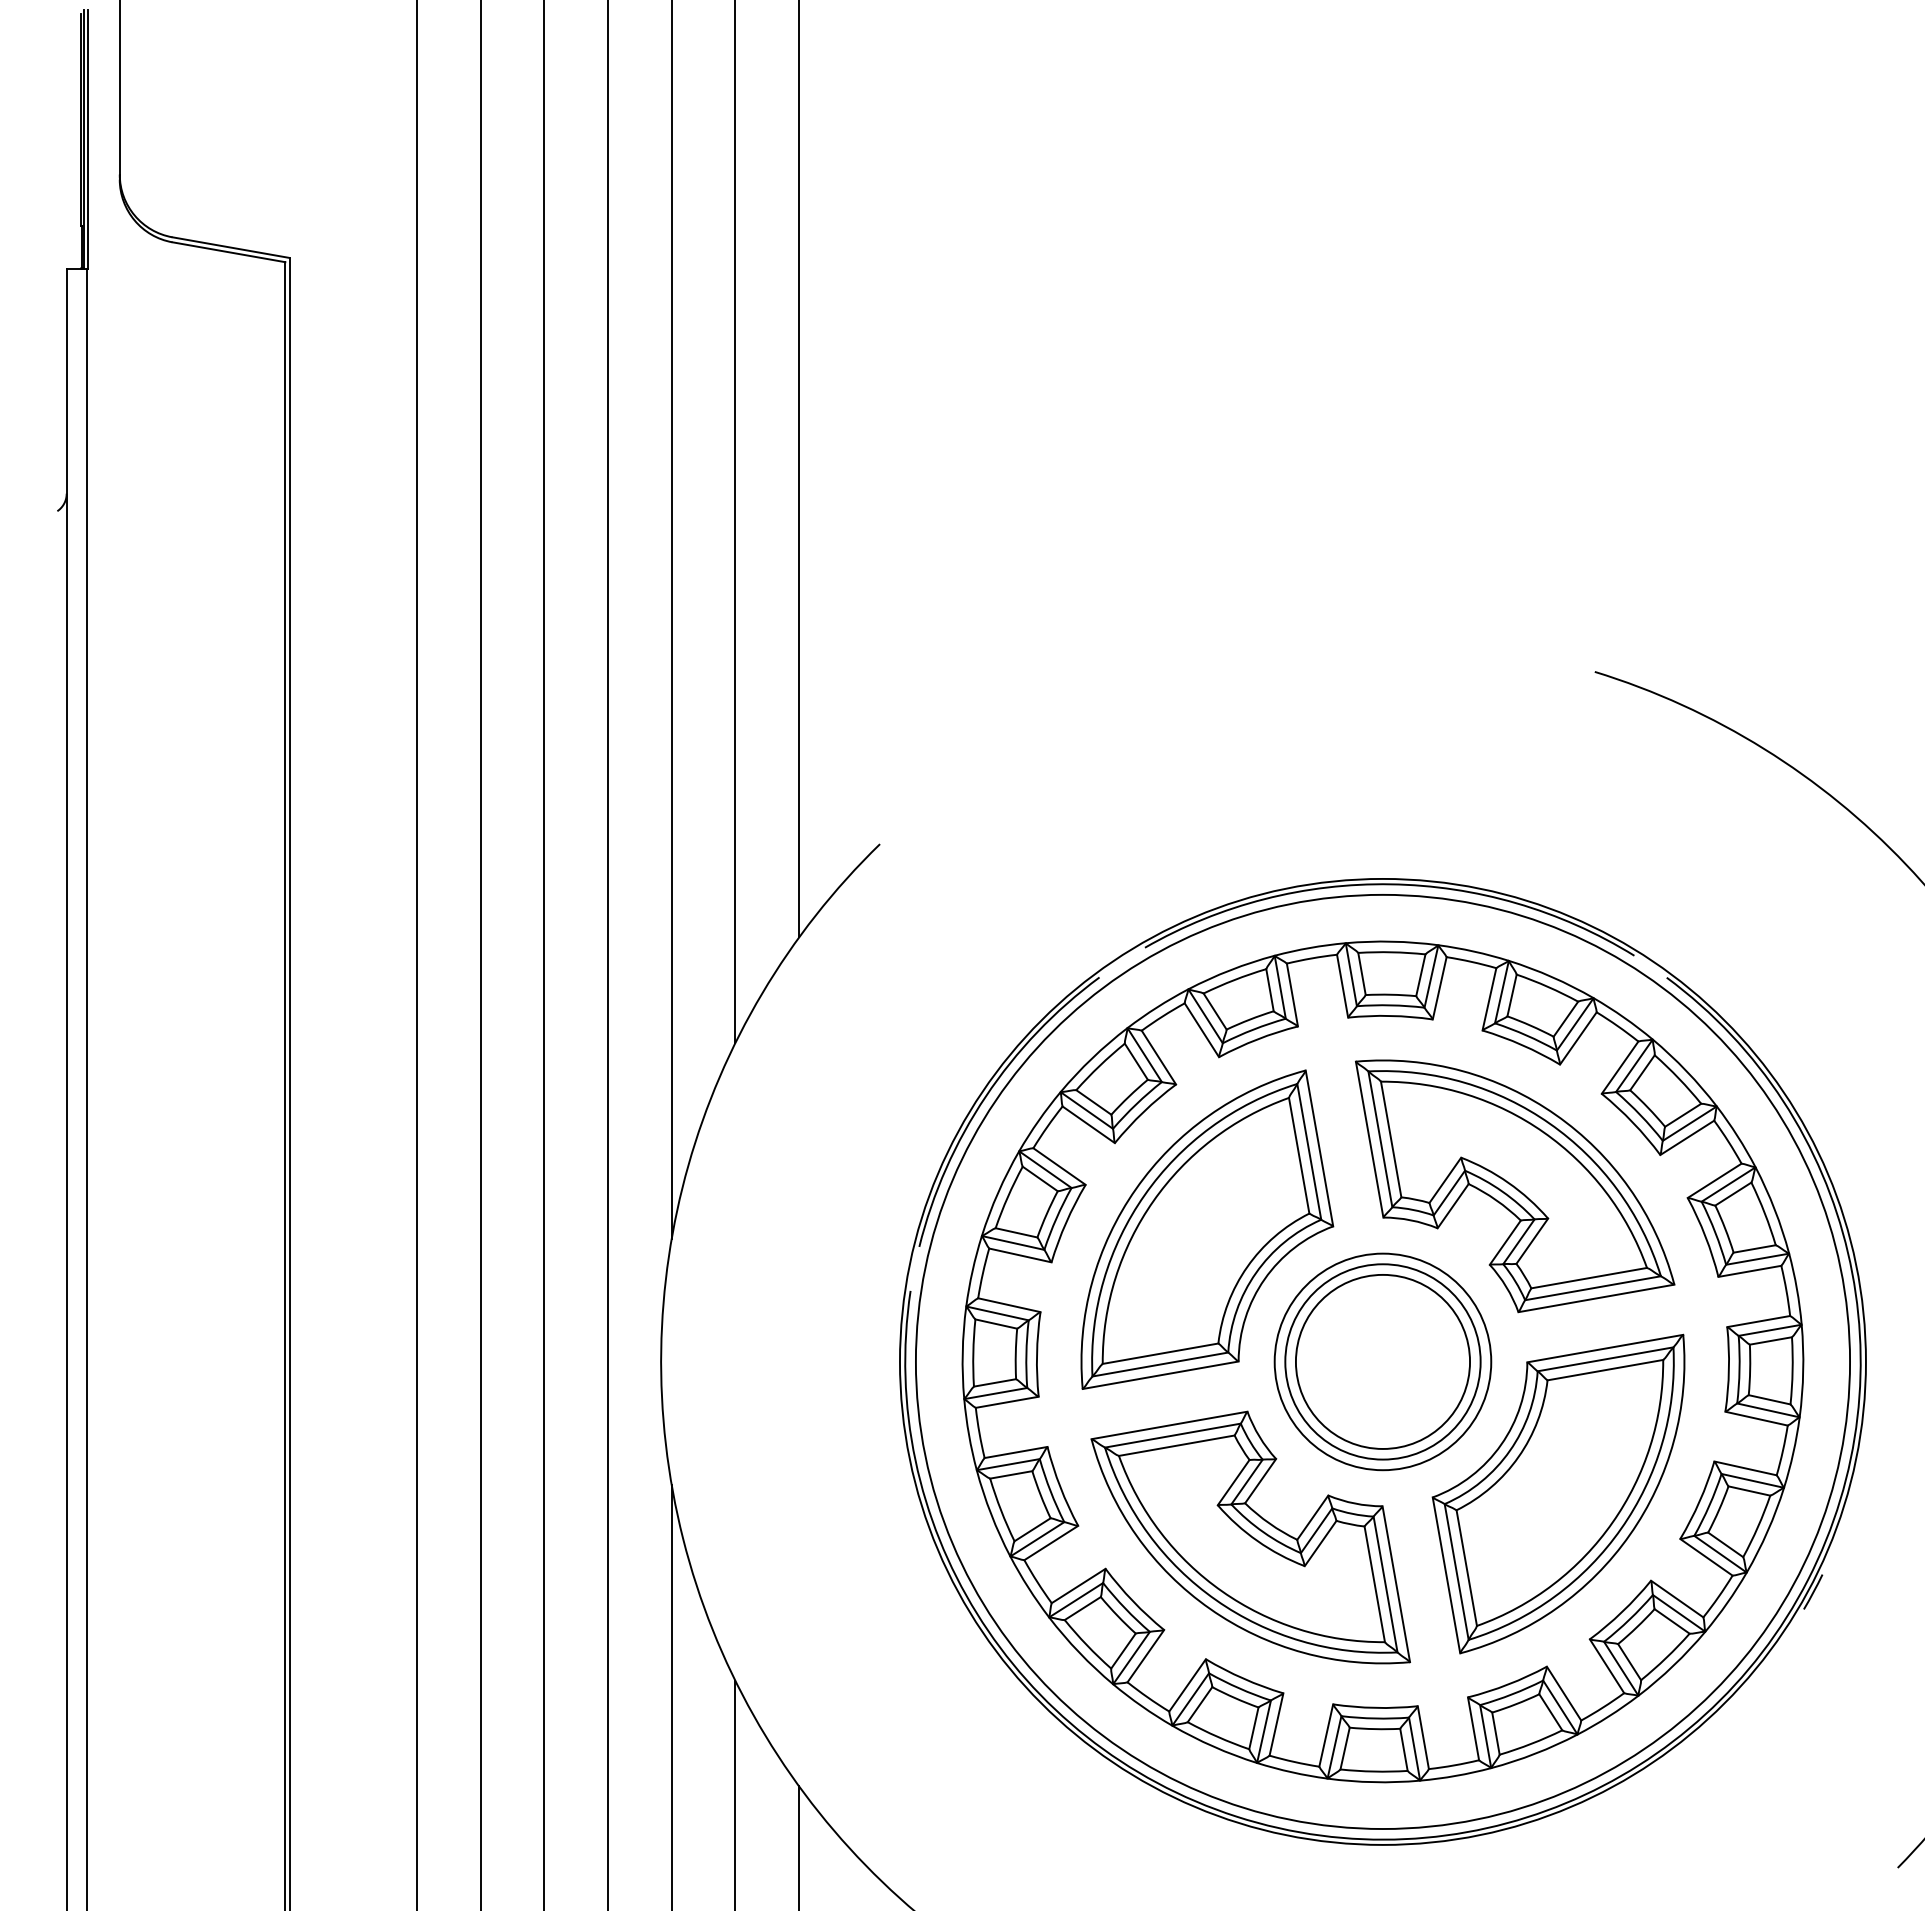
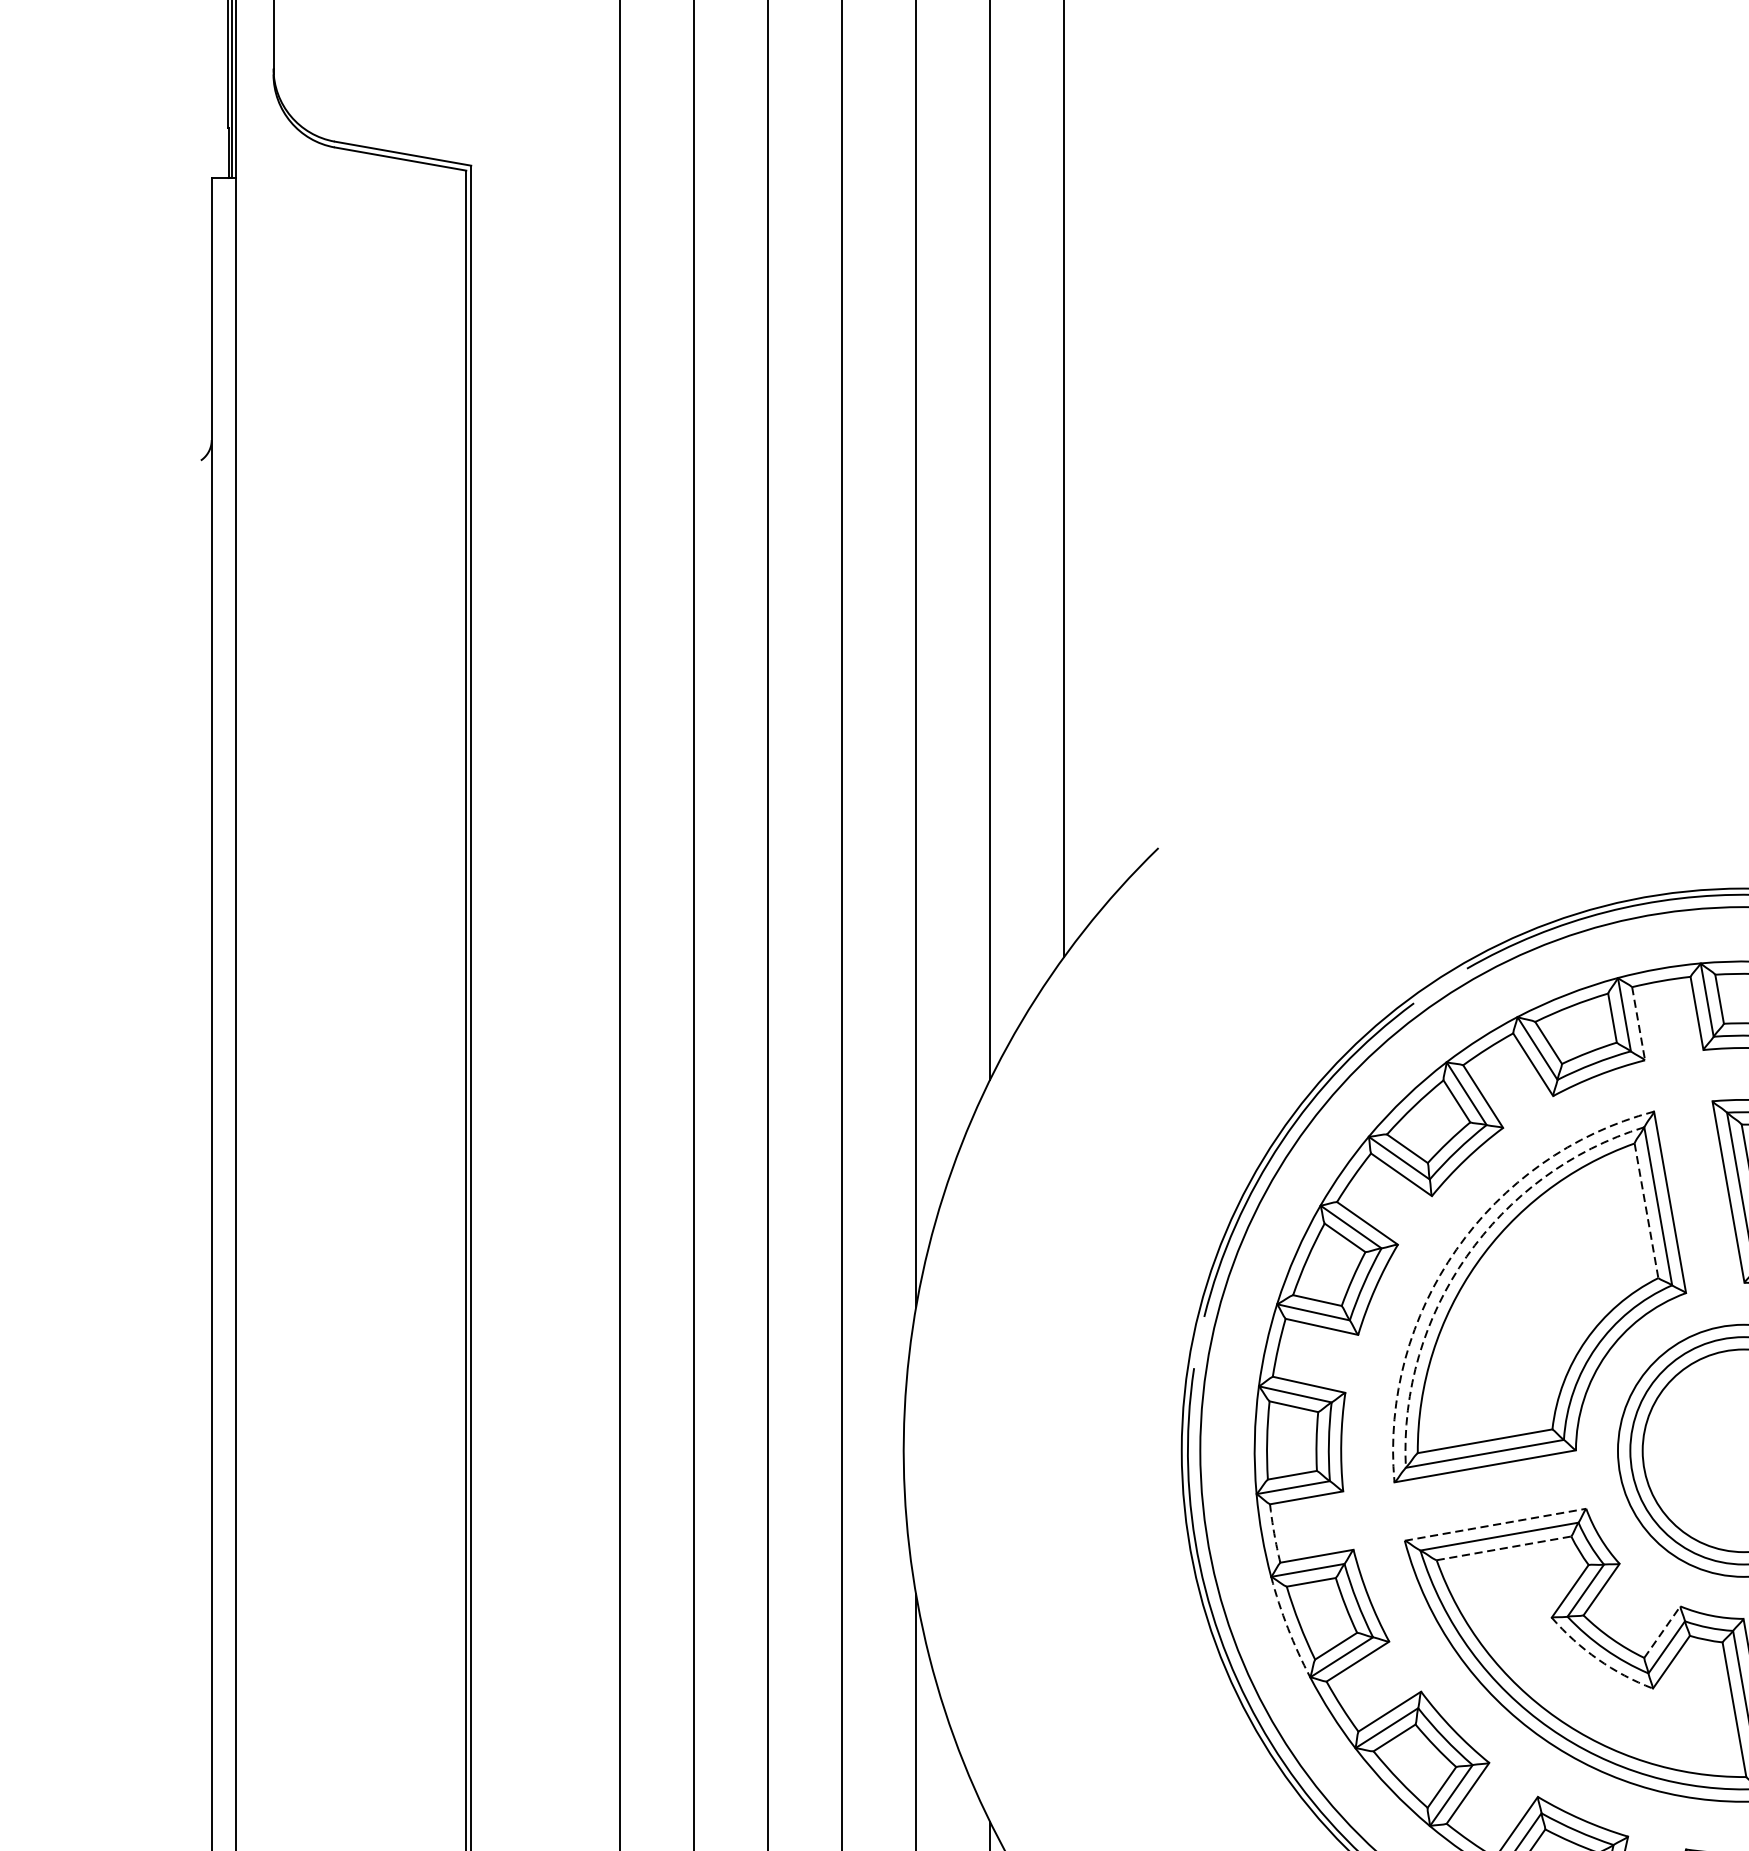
line: (1292, 995) -> (1638, 1024), solid -> dashed
line: (1299, 1155) -> (1646, 1210), solid -> dashed
arc: (1136, 1189) -> (1457, 1250), solid -> dashed
arc: (1144, 1195) -> (1466, 1257), solid -> dashed
line: (1170, 1425) -> (1496, 1524), solid -> dashed
arc: (979, 1433) -> (1274, 1534), solid -> dashed
line: (1176, 1445) -> (1503, 1548), solid -> dashed
arc: (991, 1514) -> (1288, 1628), solid -> dashed
line: (1313, 1517) -> (1663, 1631), solid -> dashed
arc: (1257, 1541) -> (1597, 1659), solid -> dashed

